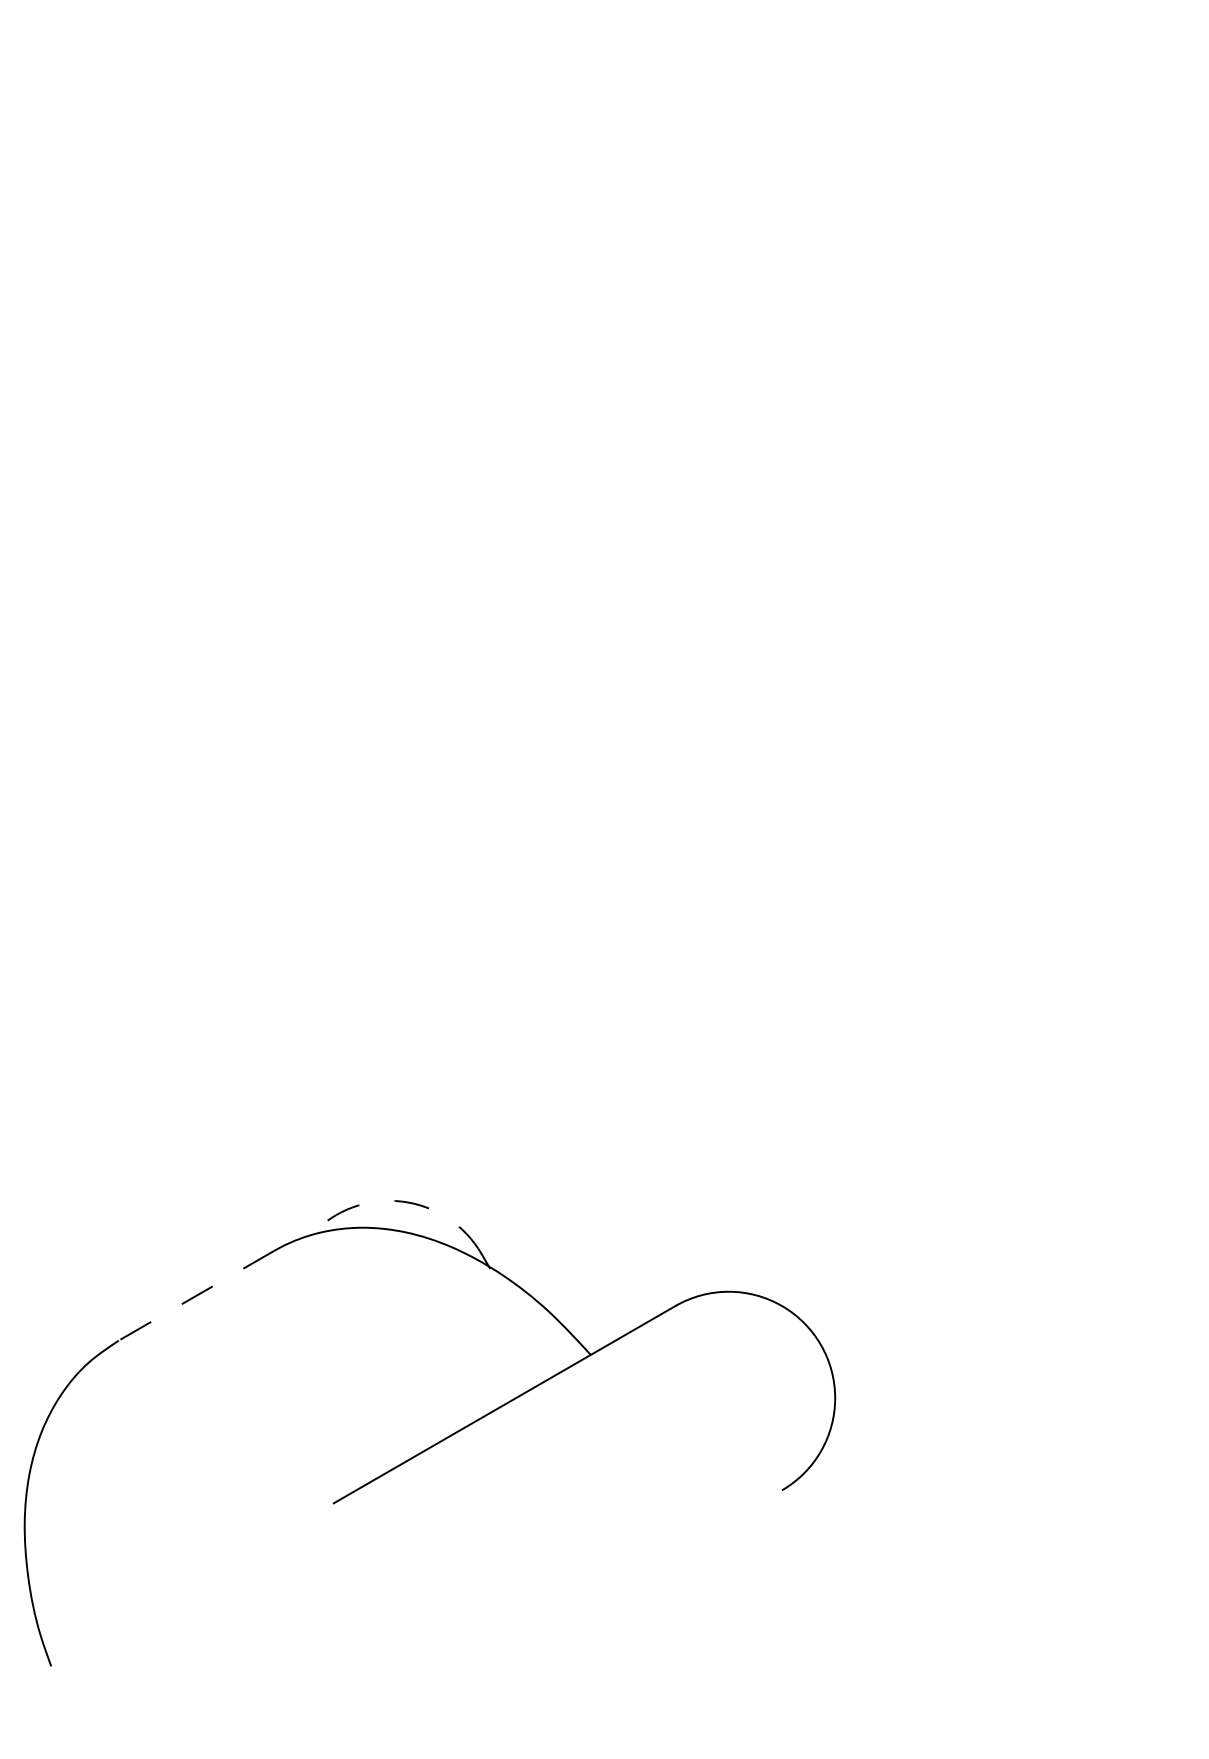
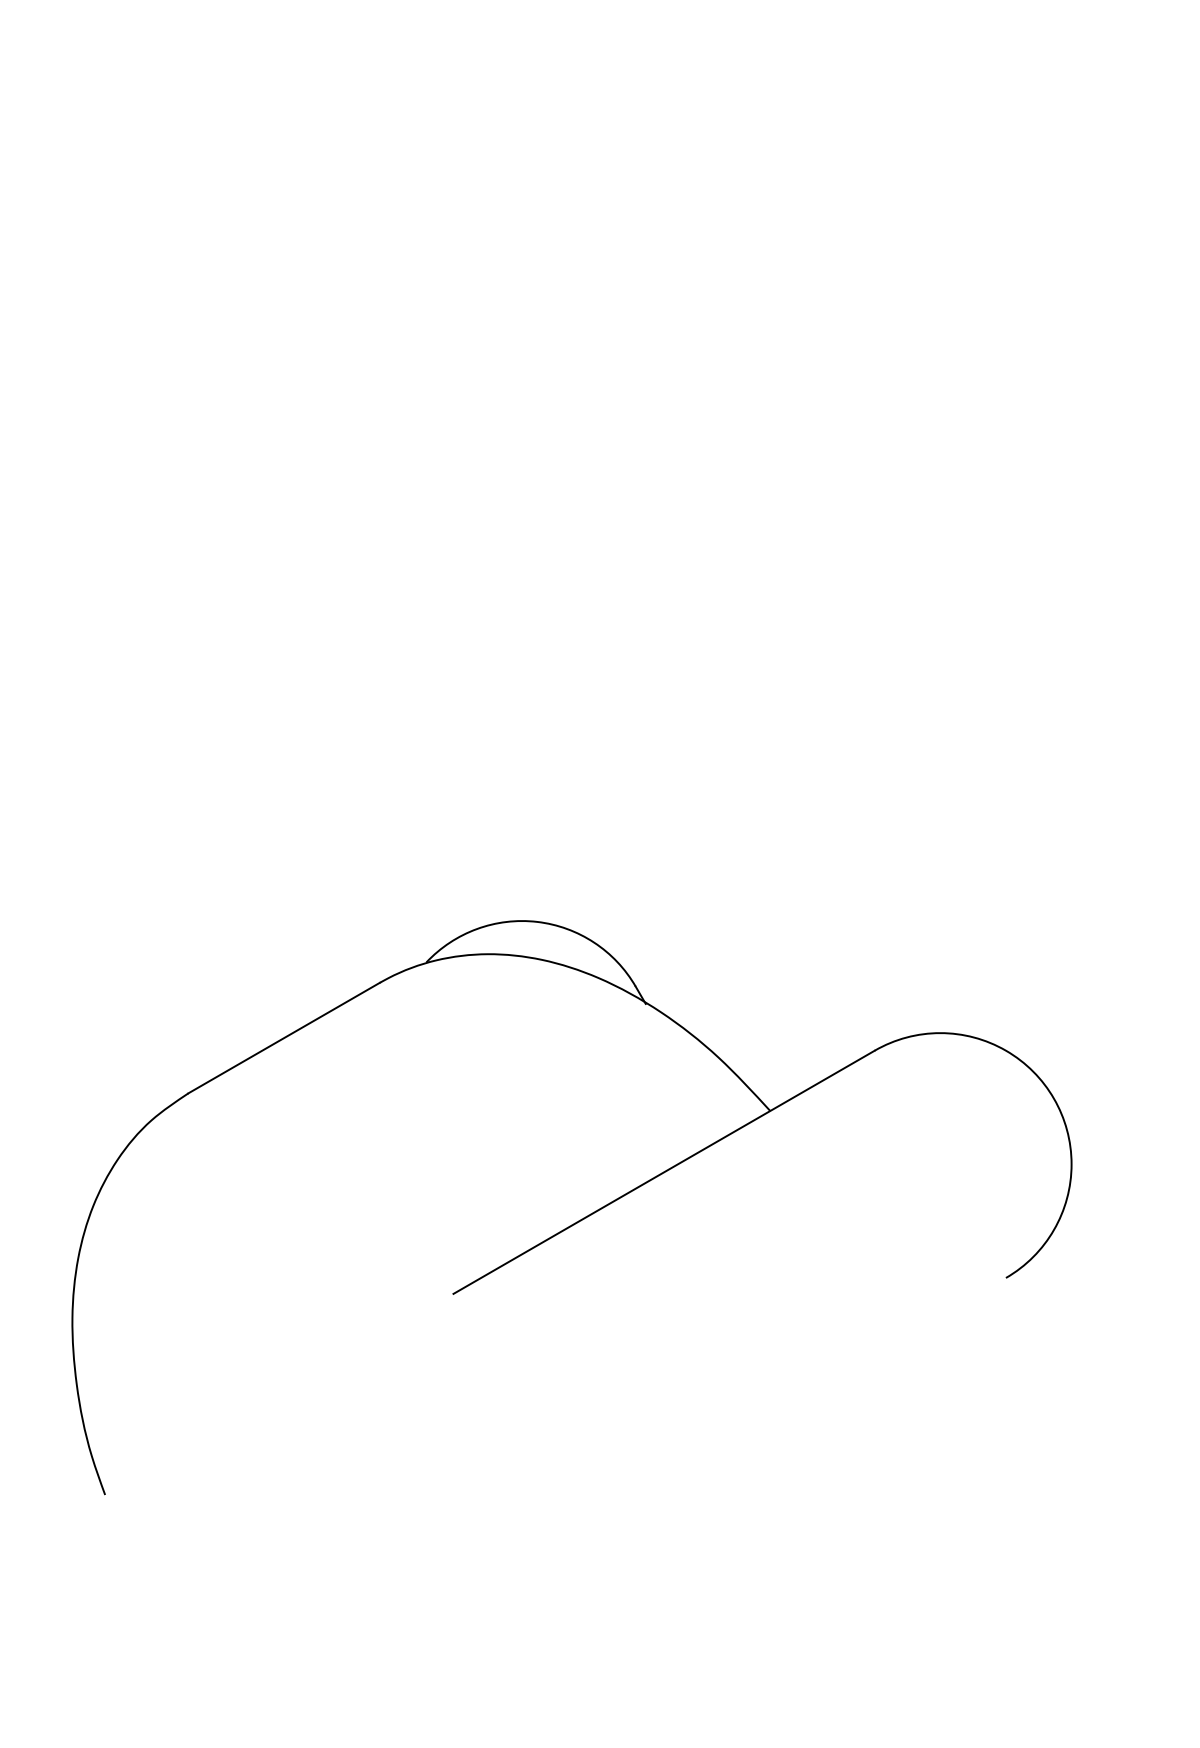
arc: (401, 1201) -> (536, 921), dashed -> solid
line: (196, 1295) -> (284, 1037), dashed -> solid

